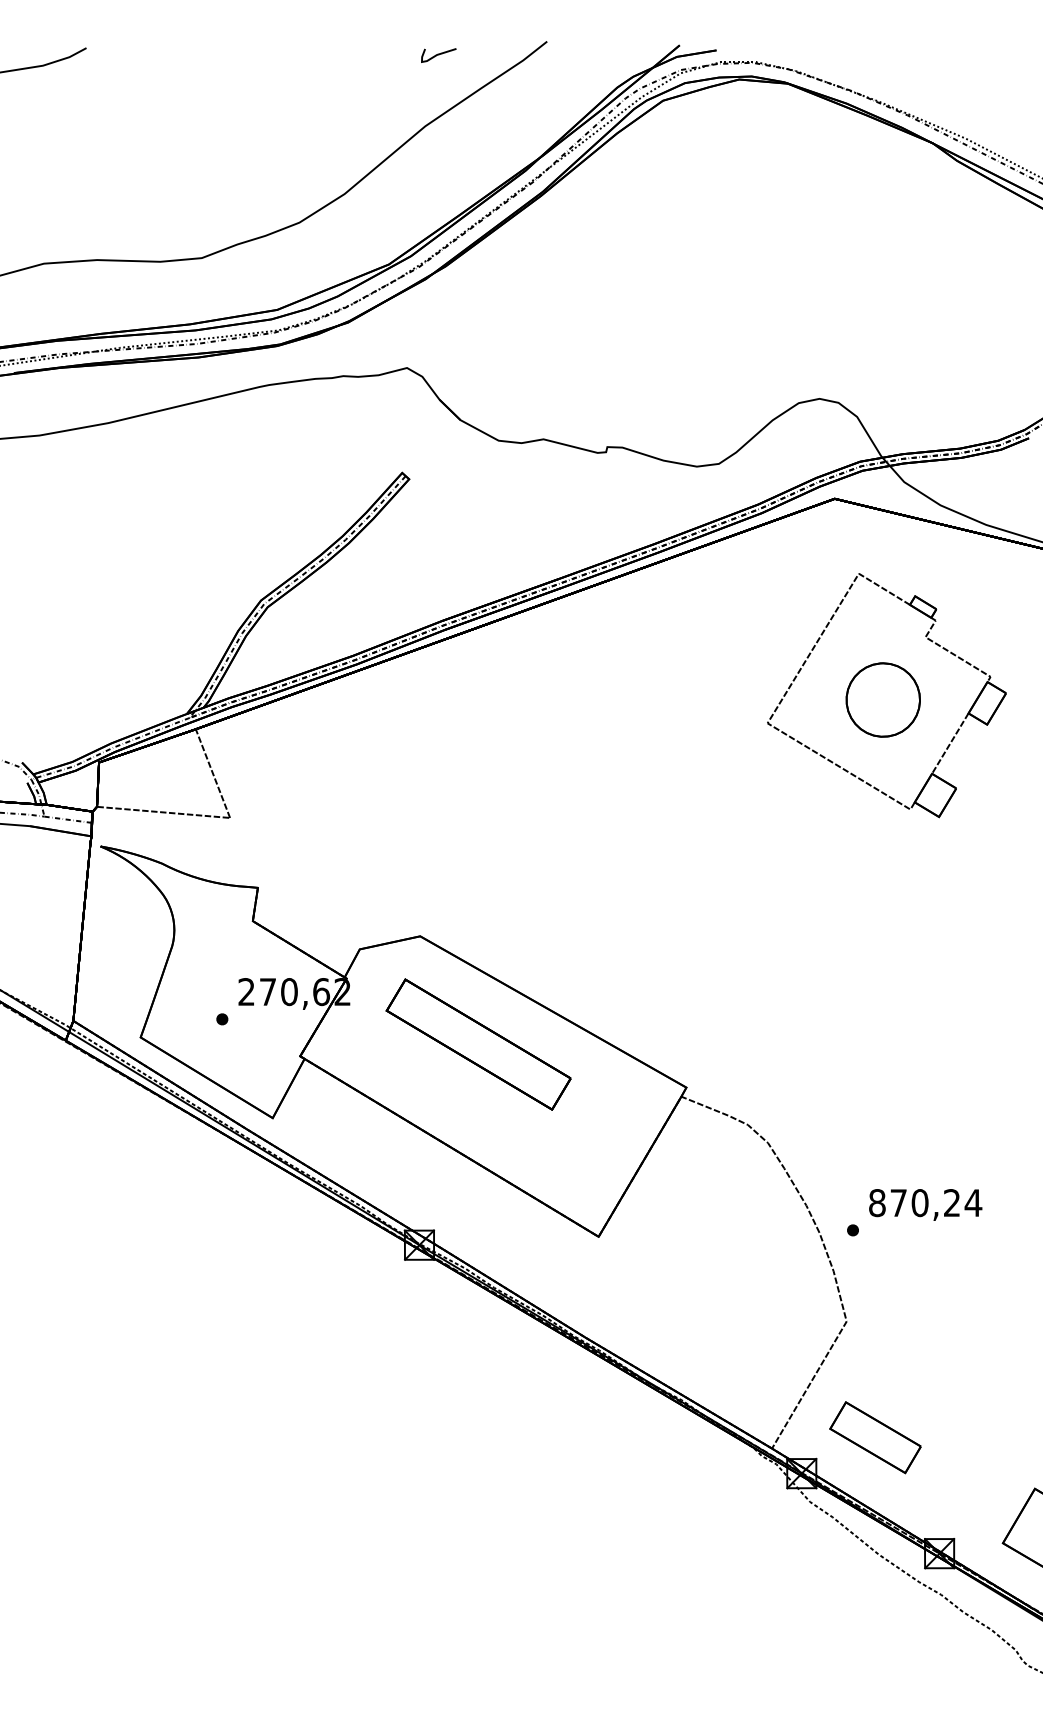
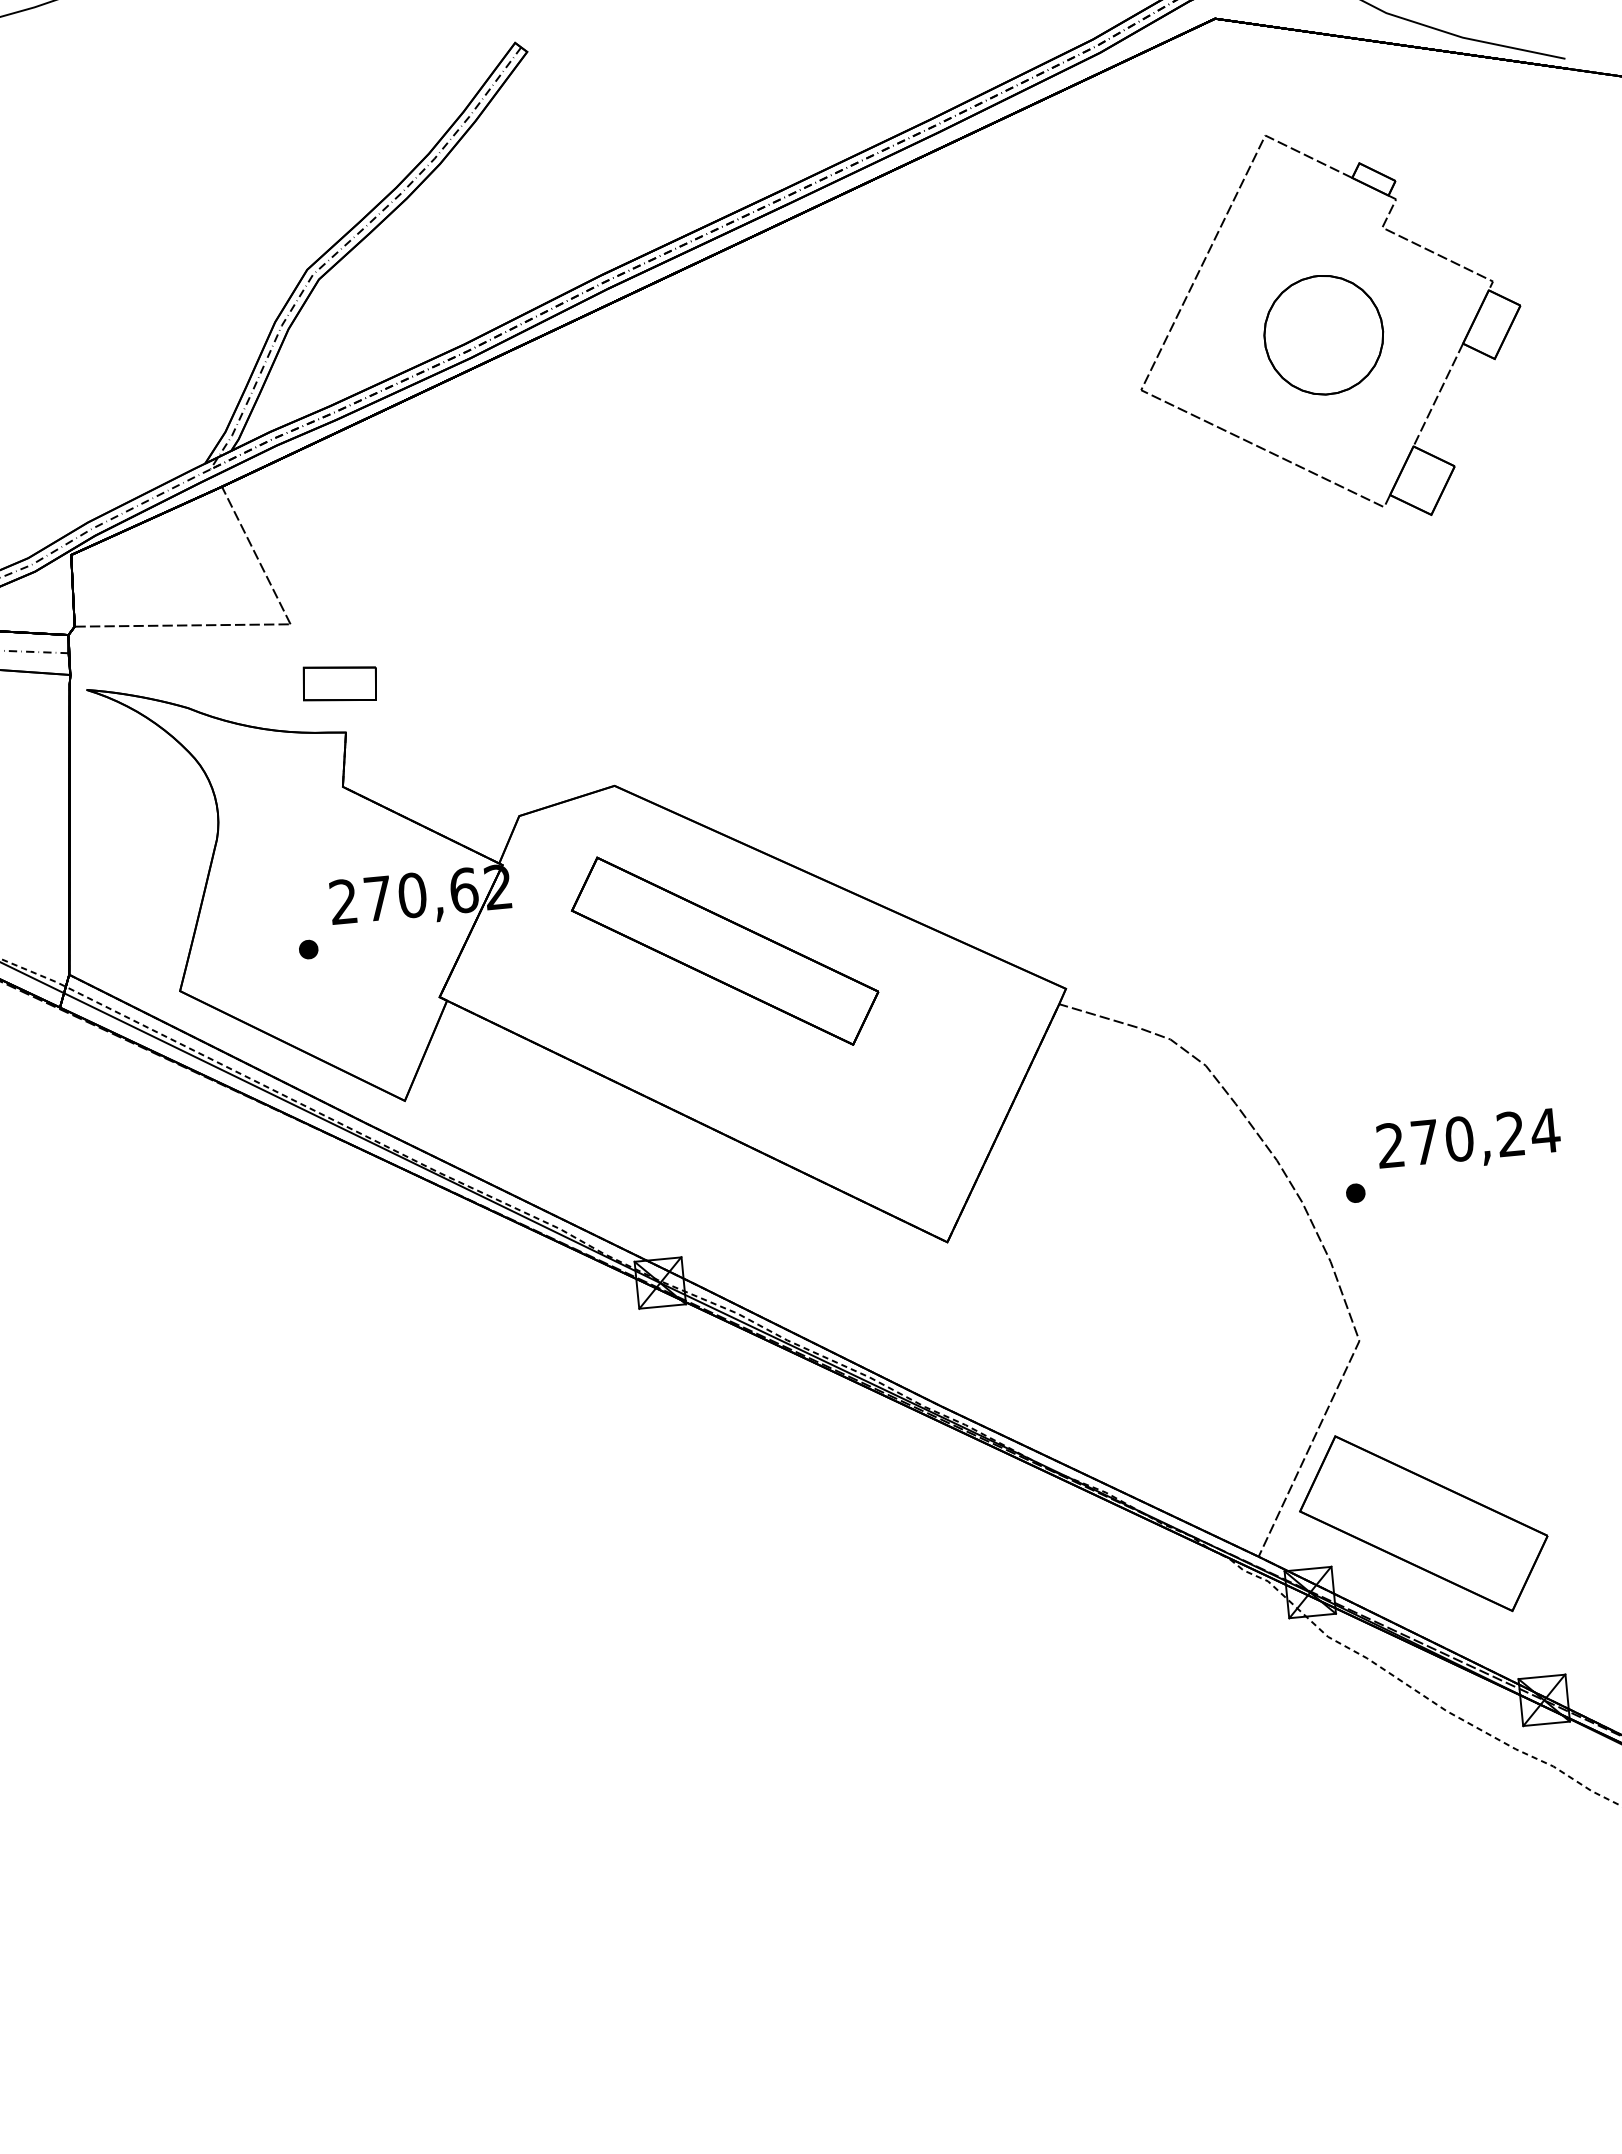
part: (256, 857) -> (339, 683), added
text: (877, 1203) -> (1391, 1146), 870,24 -> 270,24
part: (875, 1437) -> (1423, 1523), size x1.67

